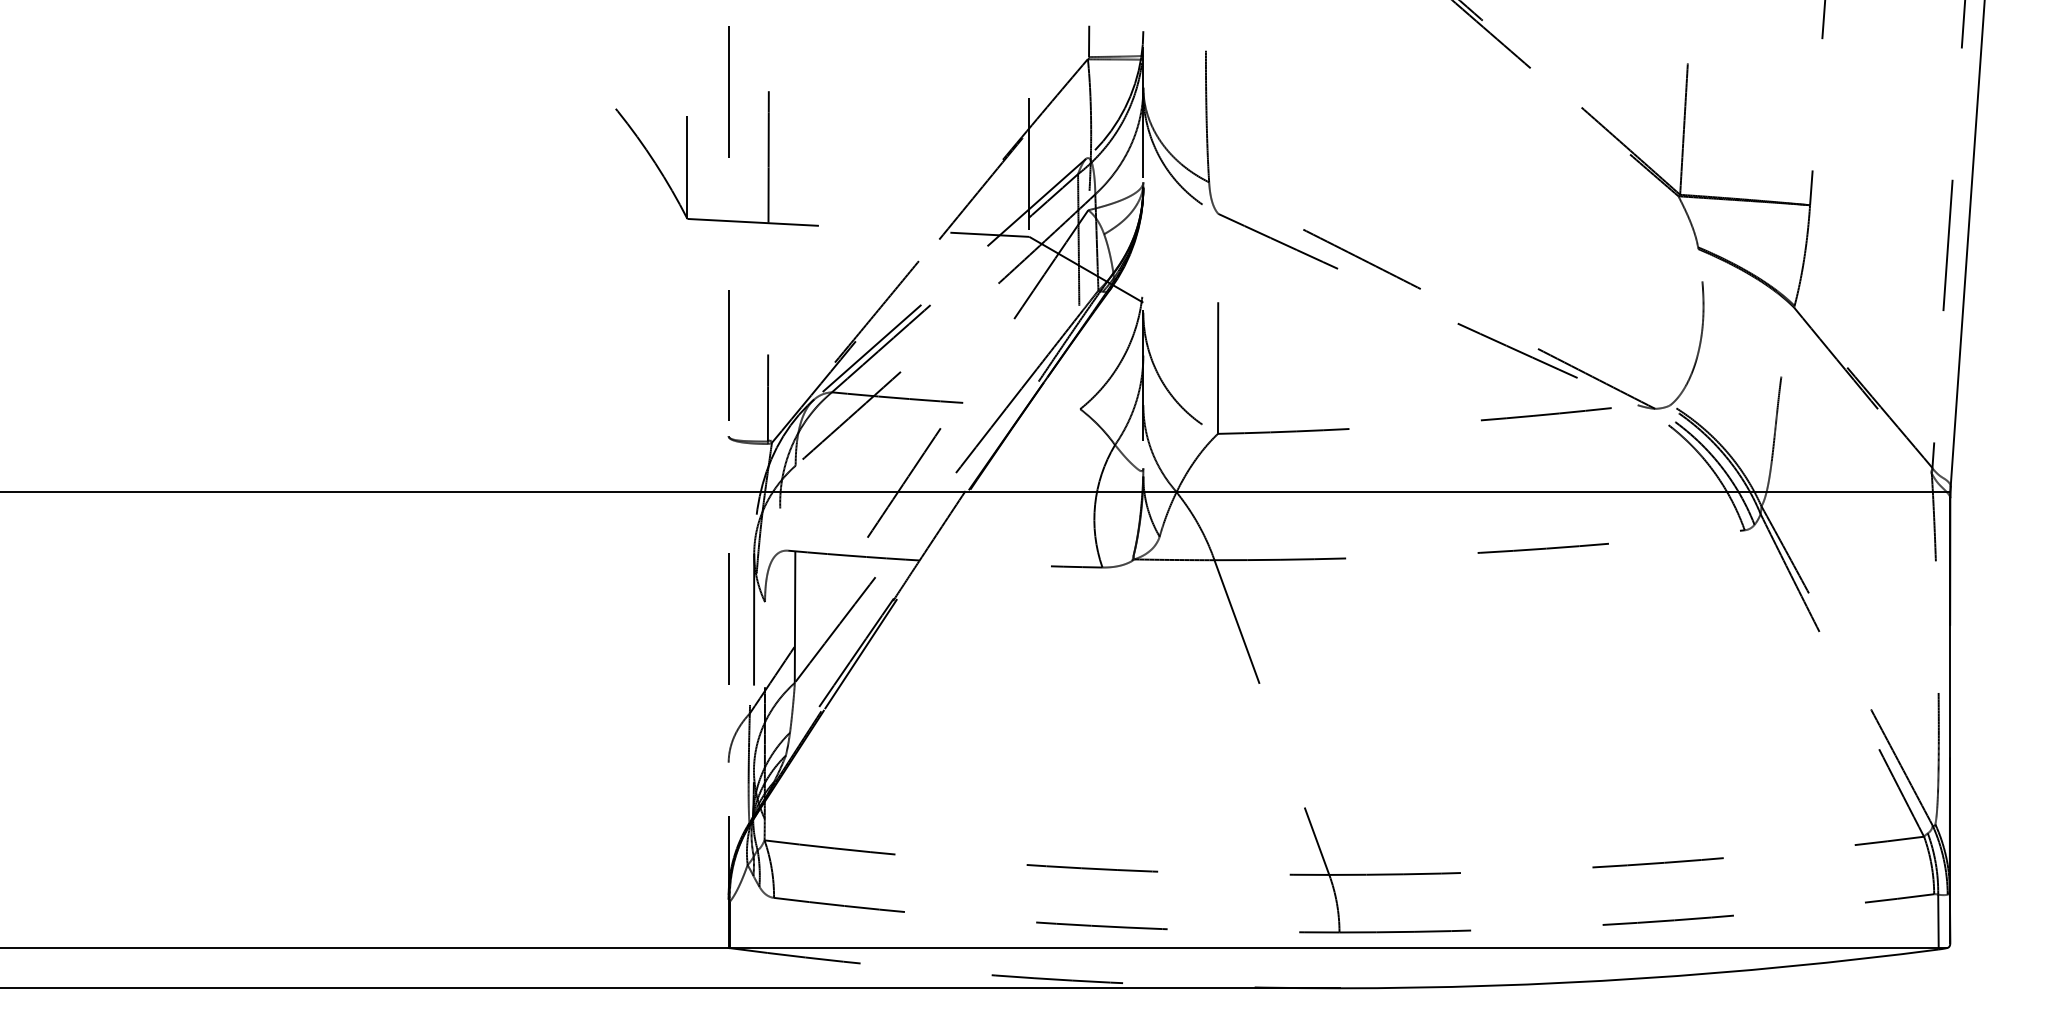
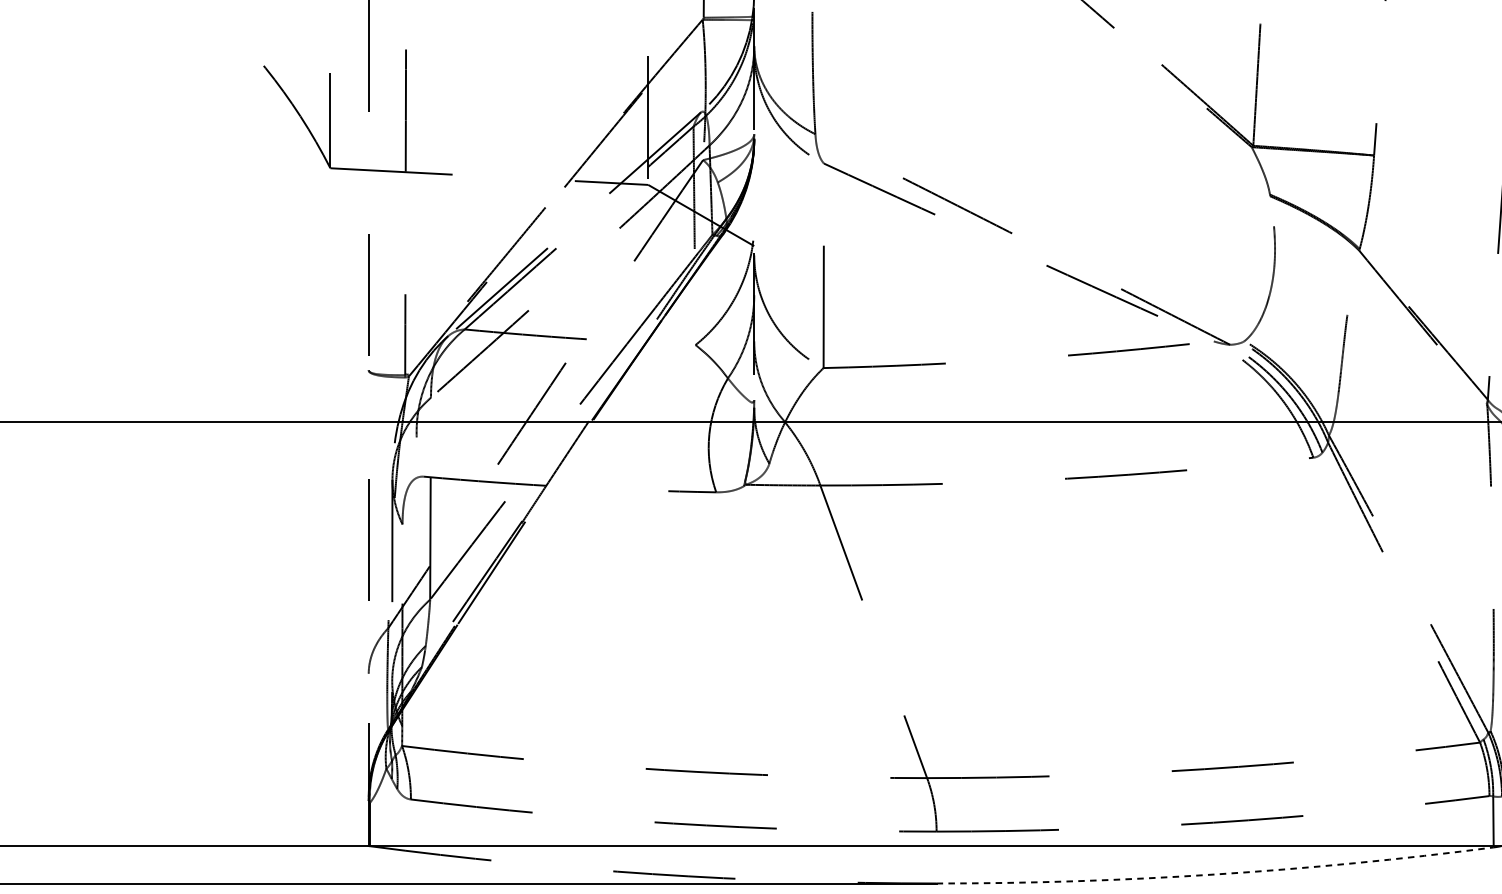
arc: (1639, 978) -> (1215, 874), solid -> dashed

